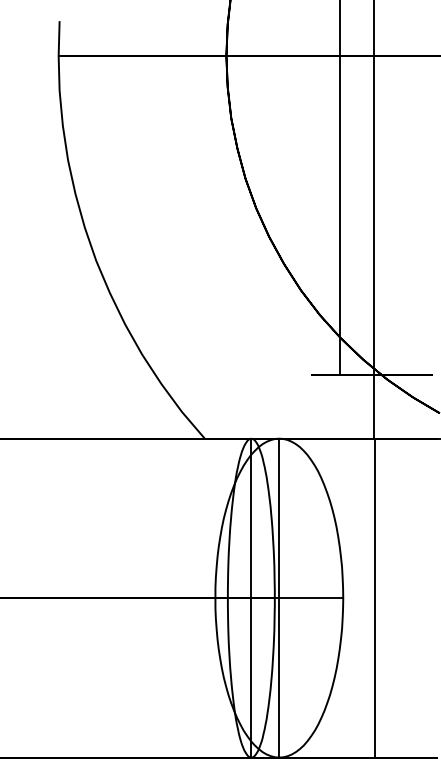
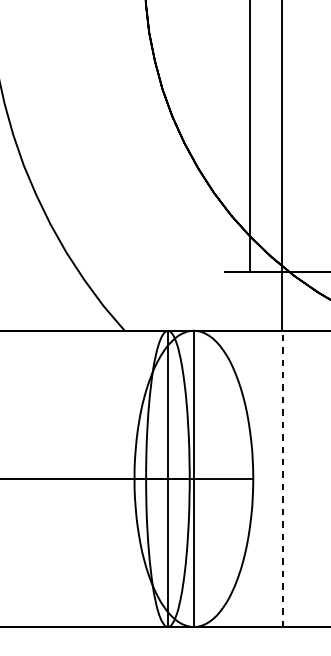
line: (375, 597) -> (283, 478), solid -> dashed

